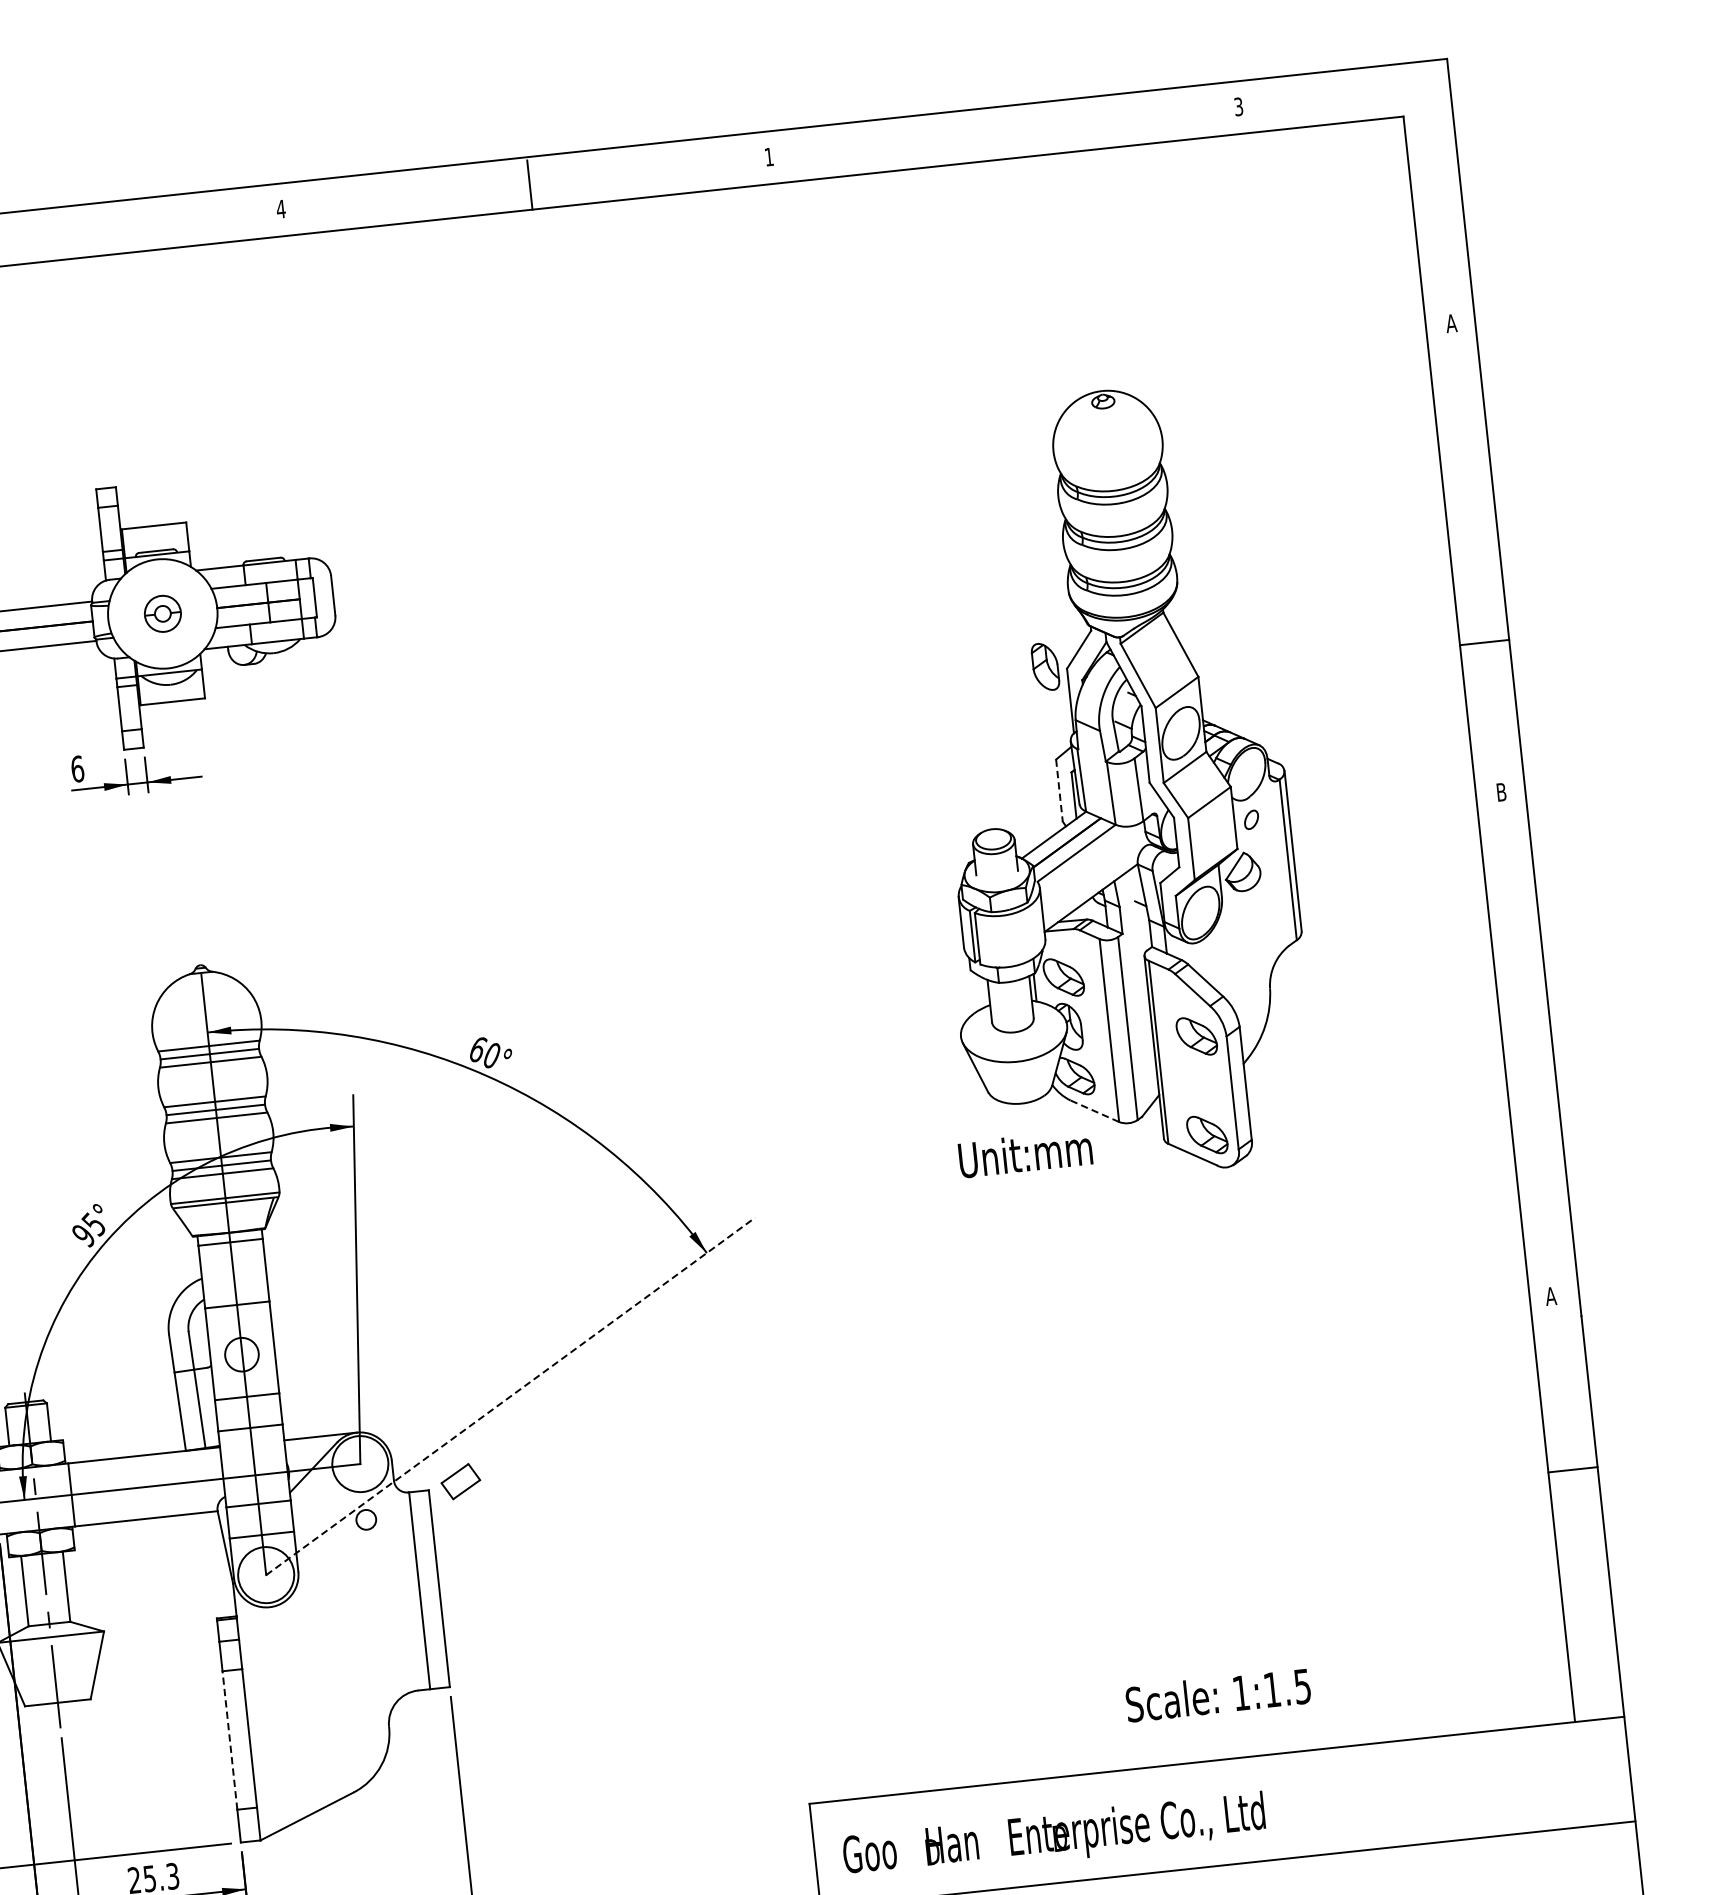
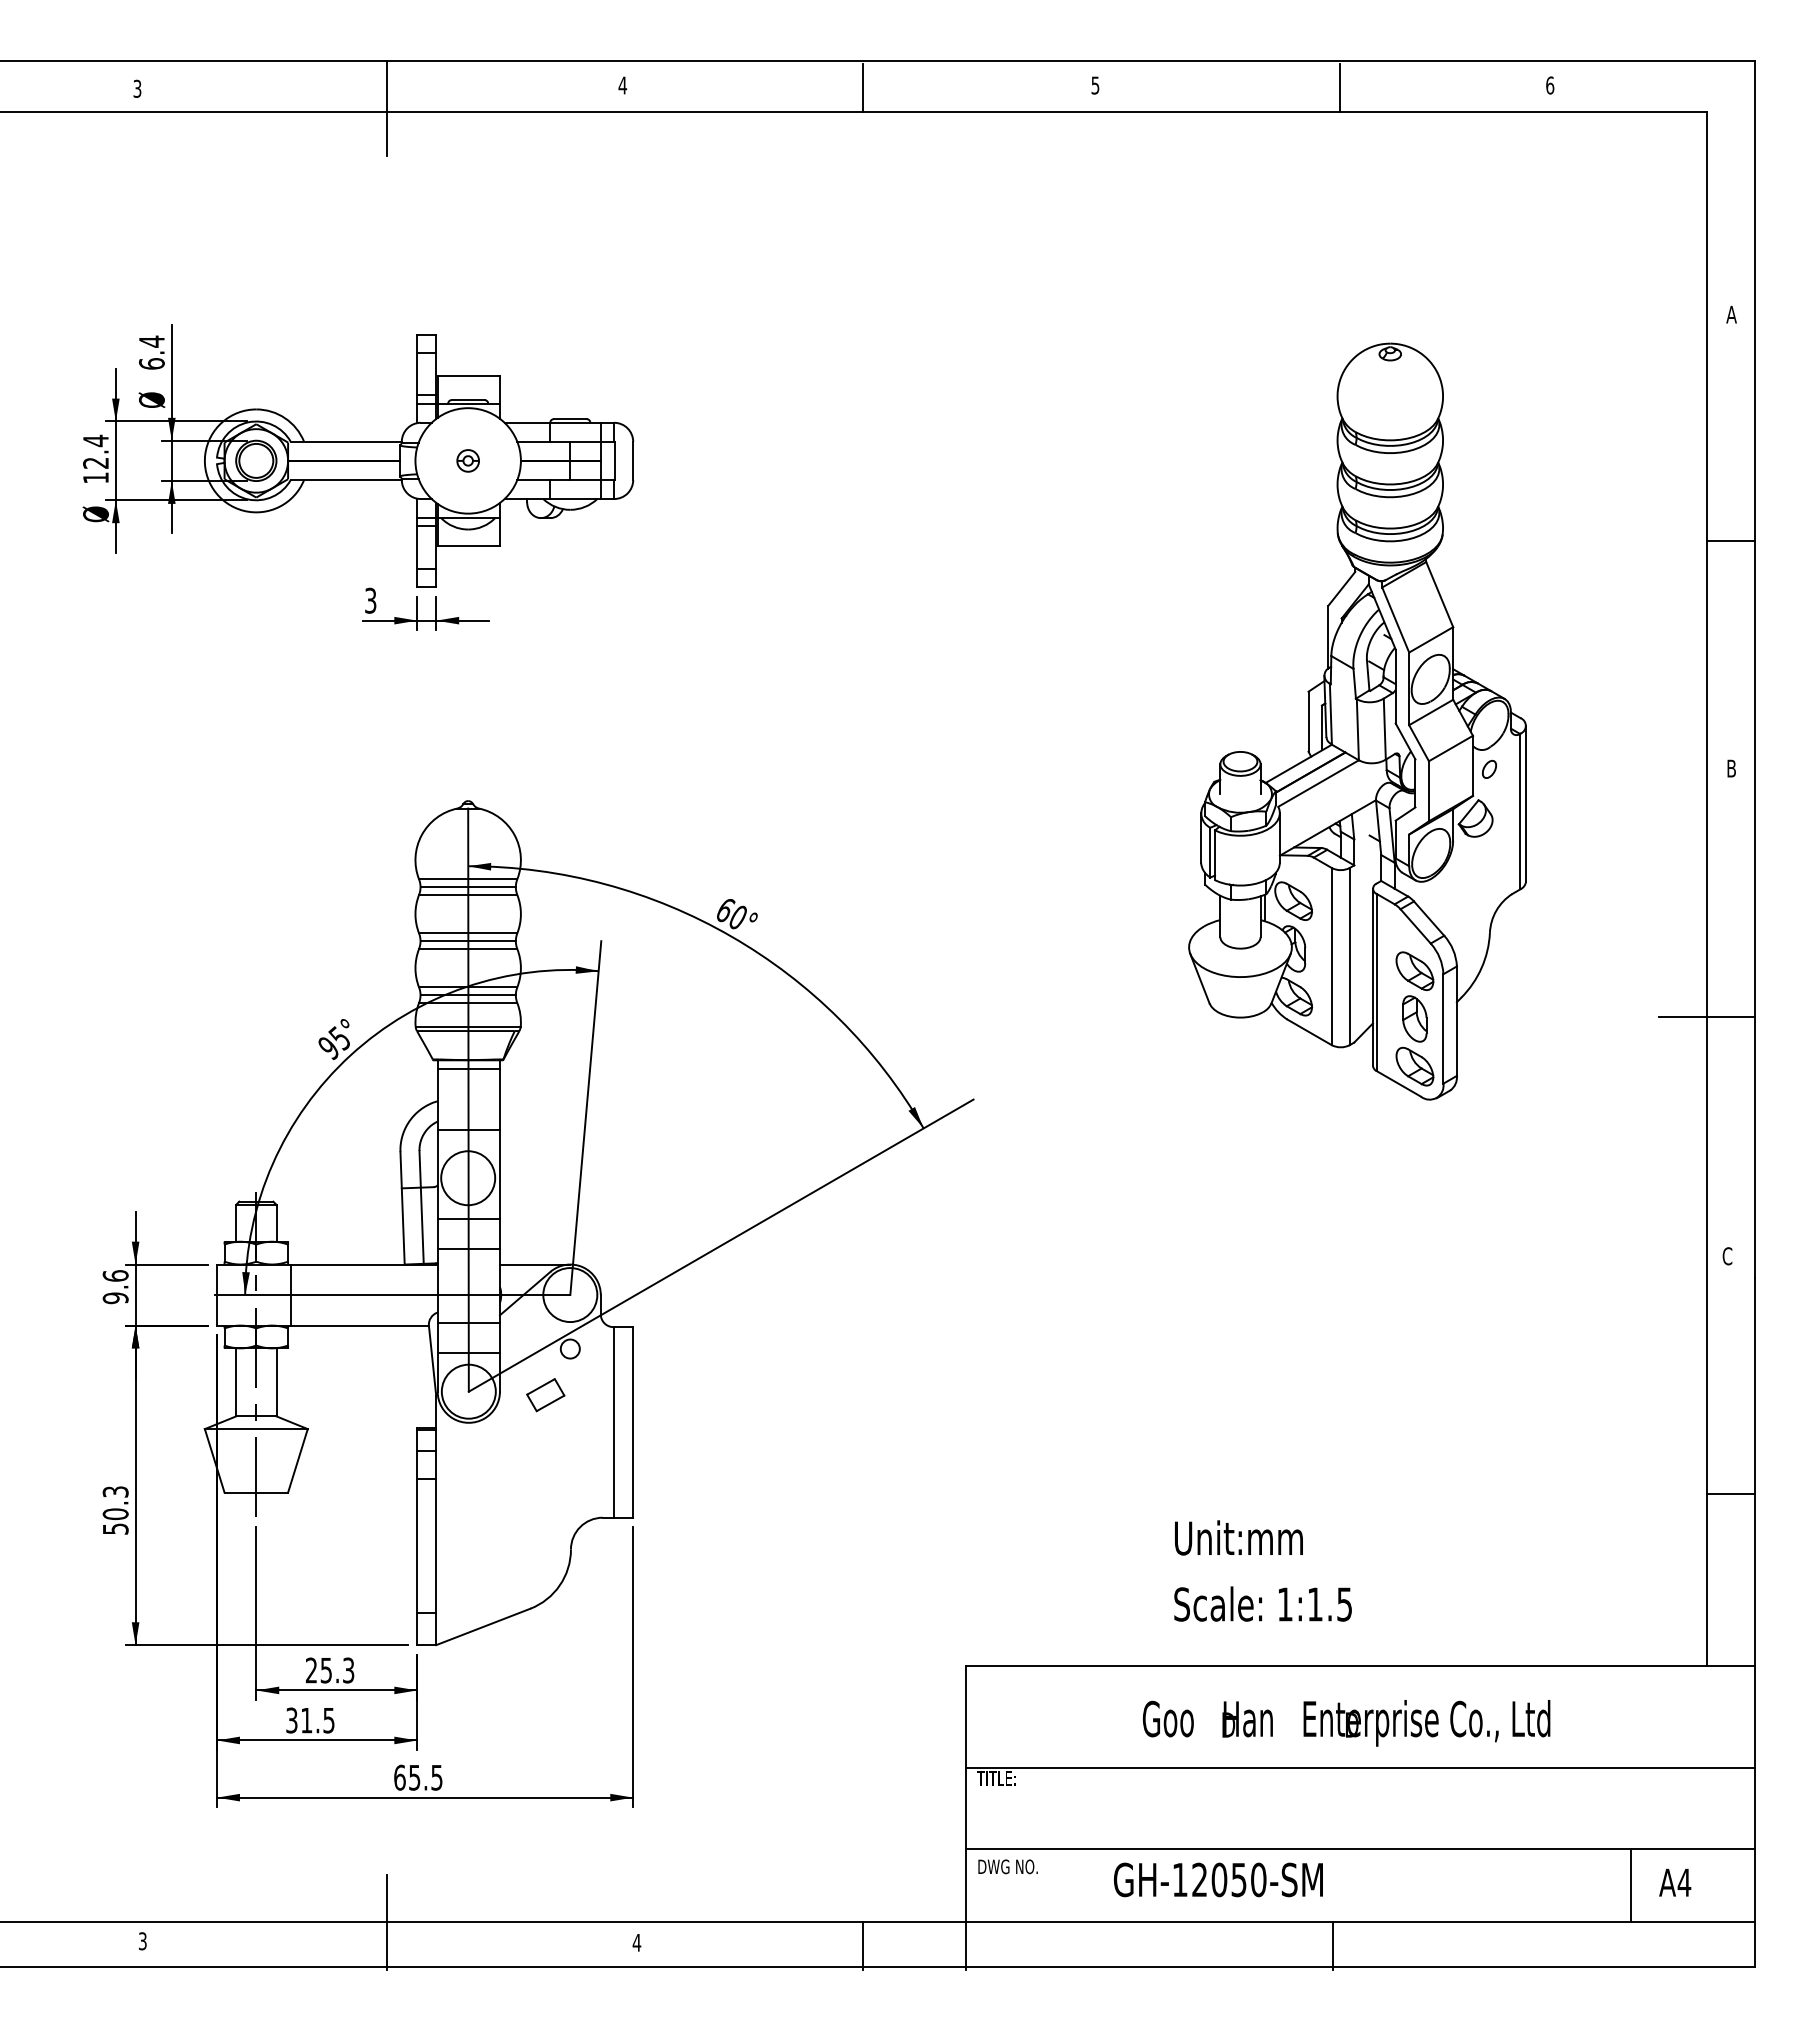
text: (1239, 106) -> (1550, 85), 3 -> 6
line: (1021, 132) -> (1339, 87), added
text: (769, 157) -> (1095, 85), 1 -> 5
line: (39, 259) -> (386, 108), added
part: (162, 613) -> (467, 460), size x0.62
line: (1484, 642) -> (1730, 540), moved
part: (1045, 666) -> (1414, 1018), moved
text: (77, 768) -> (370, 600), 6 -> 3
line: (1059, 791) -> (1308, 722), dashed -> solid
line: (1503, 1052) -> (1706, 1017), added
line: (1094, 1111) -> (1309, 1032), dashed -> solid
text: (1025, 1153) -> (1238, 1537), moved
text: (1551, 1296) -> (1727, 1256), A -> C
circle: (242, 1354) -> (468, 1178), size x1.67
line: (510, 1396) -> (721, 1245), dashed -> solid
line: (1572, 1469) -> (1730, 1493), moved
part: (460, 1482) -> (545, 1395), moved
text: (1217, 1694) -> (1262, 1603), moved
line: (230, 1739) -> (417, 1545), dashed -> solid
text: (1054, 1837) -> (1346, 1723), moved

